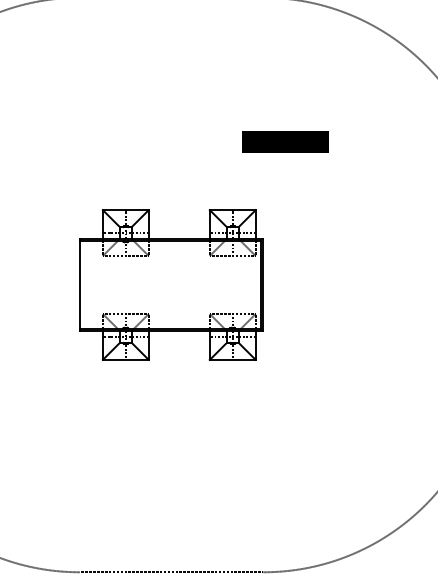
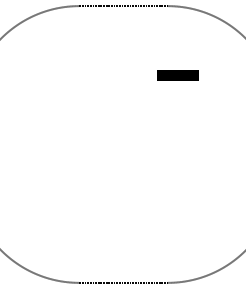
part: (171, 285) -> (123, 144), removed

